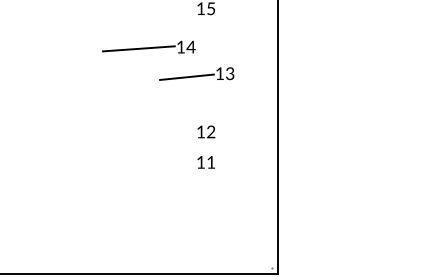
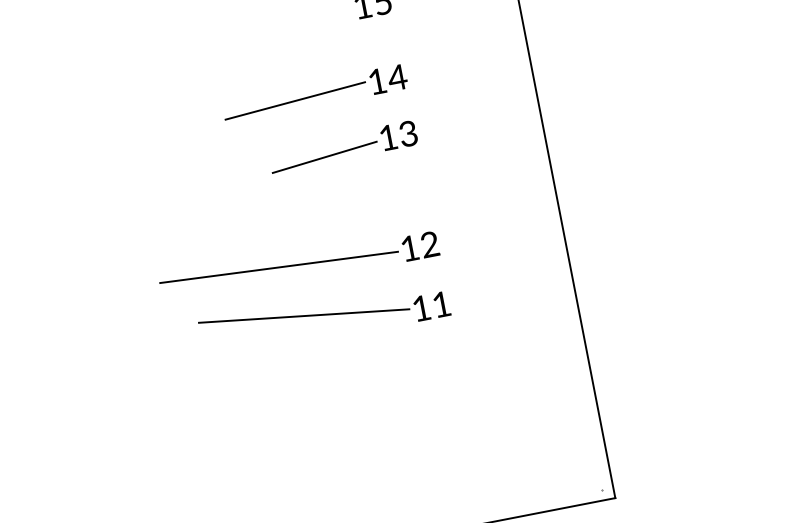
part: (148, 46) -> (313, 92), moved
part: (196, 73) -> (342, 146), moved
line: (134, 128) -> (277, 267), added
line: (142, 154) -> (303, 315), added

